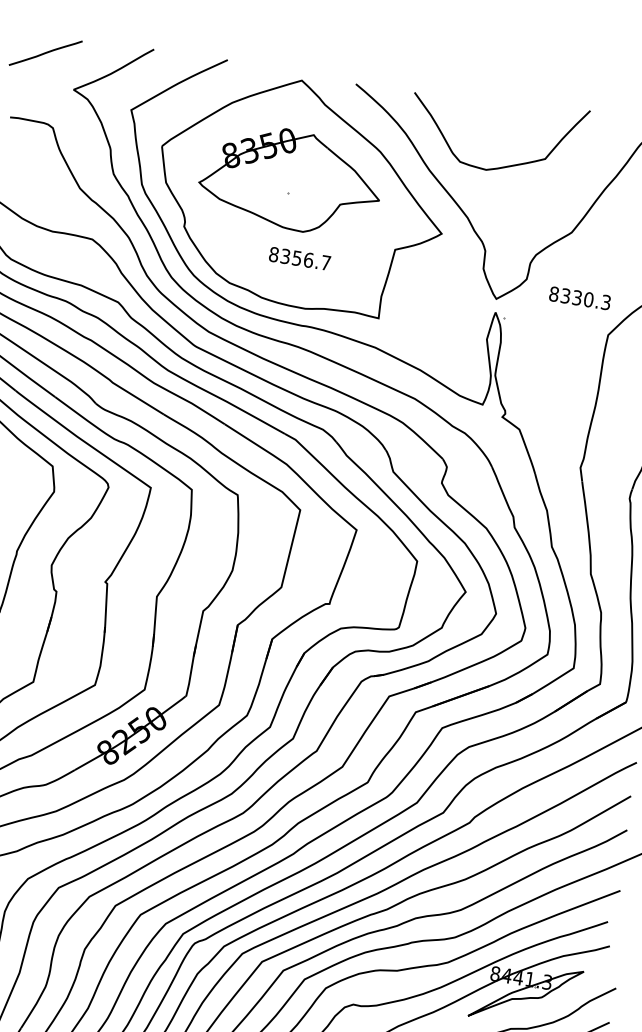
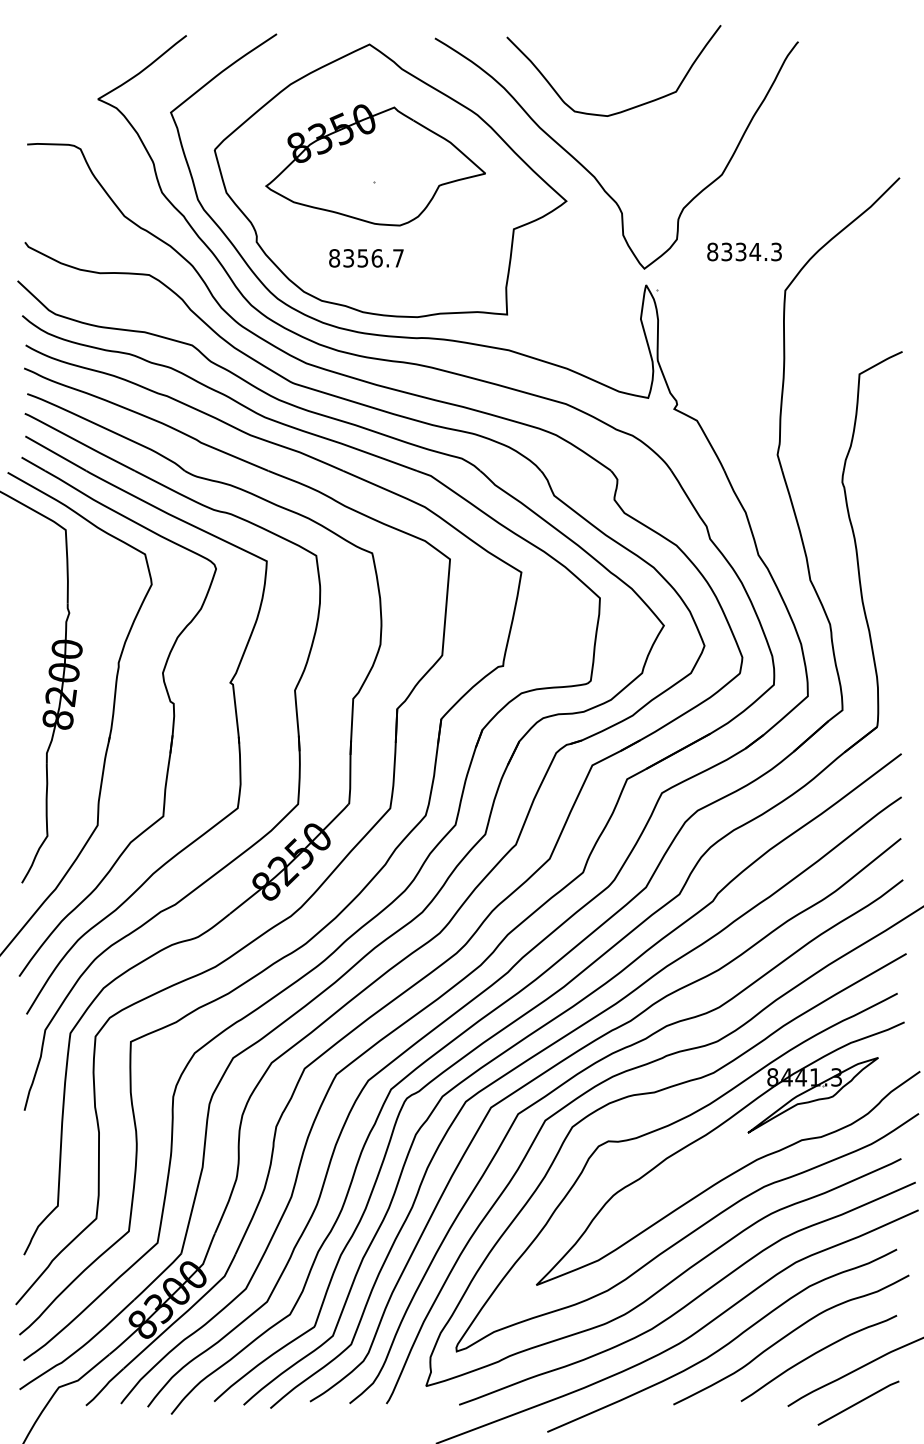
line: (45, 52) -> (57, 60), removed
text: (299, 258) -> (366, 258), moved
text: (589, 299) -> (755, 251), 8330.3 -> 8334.3

